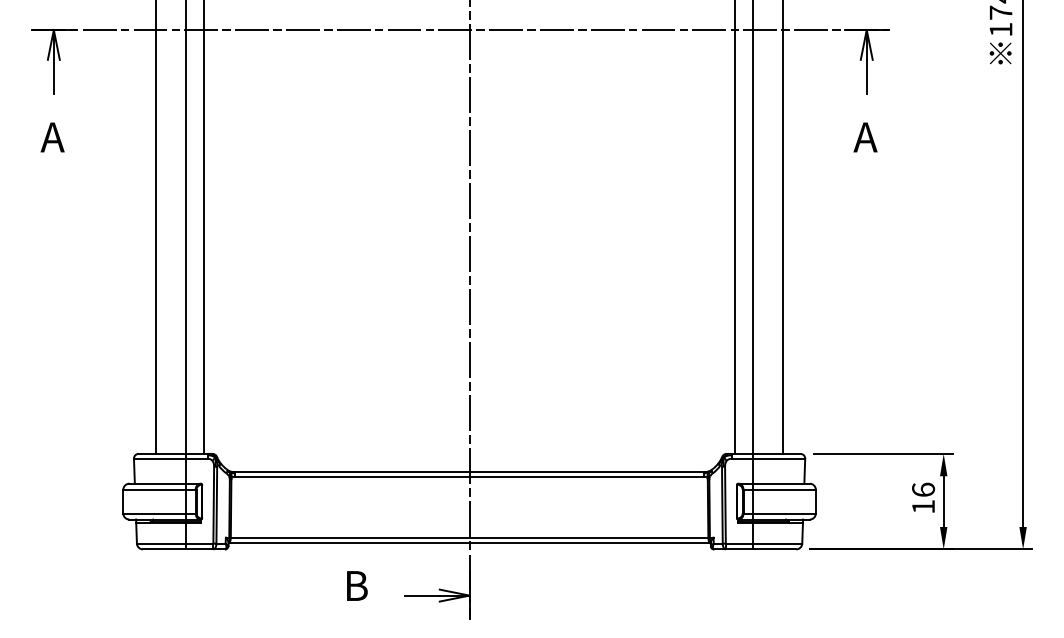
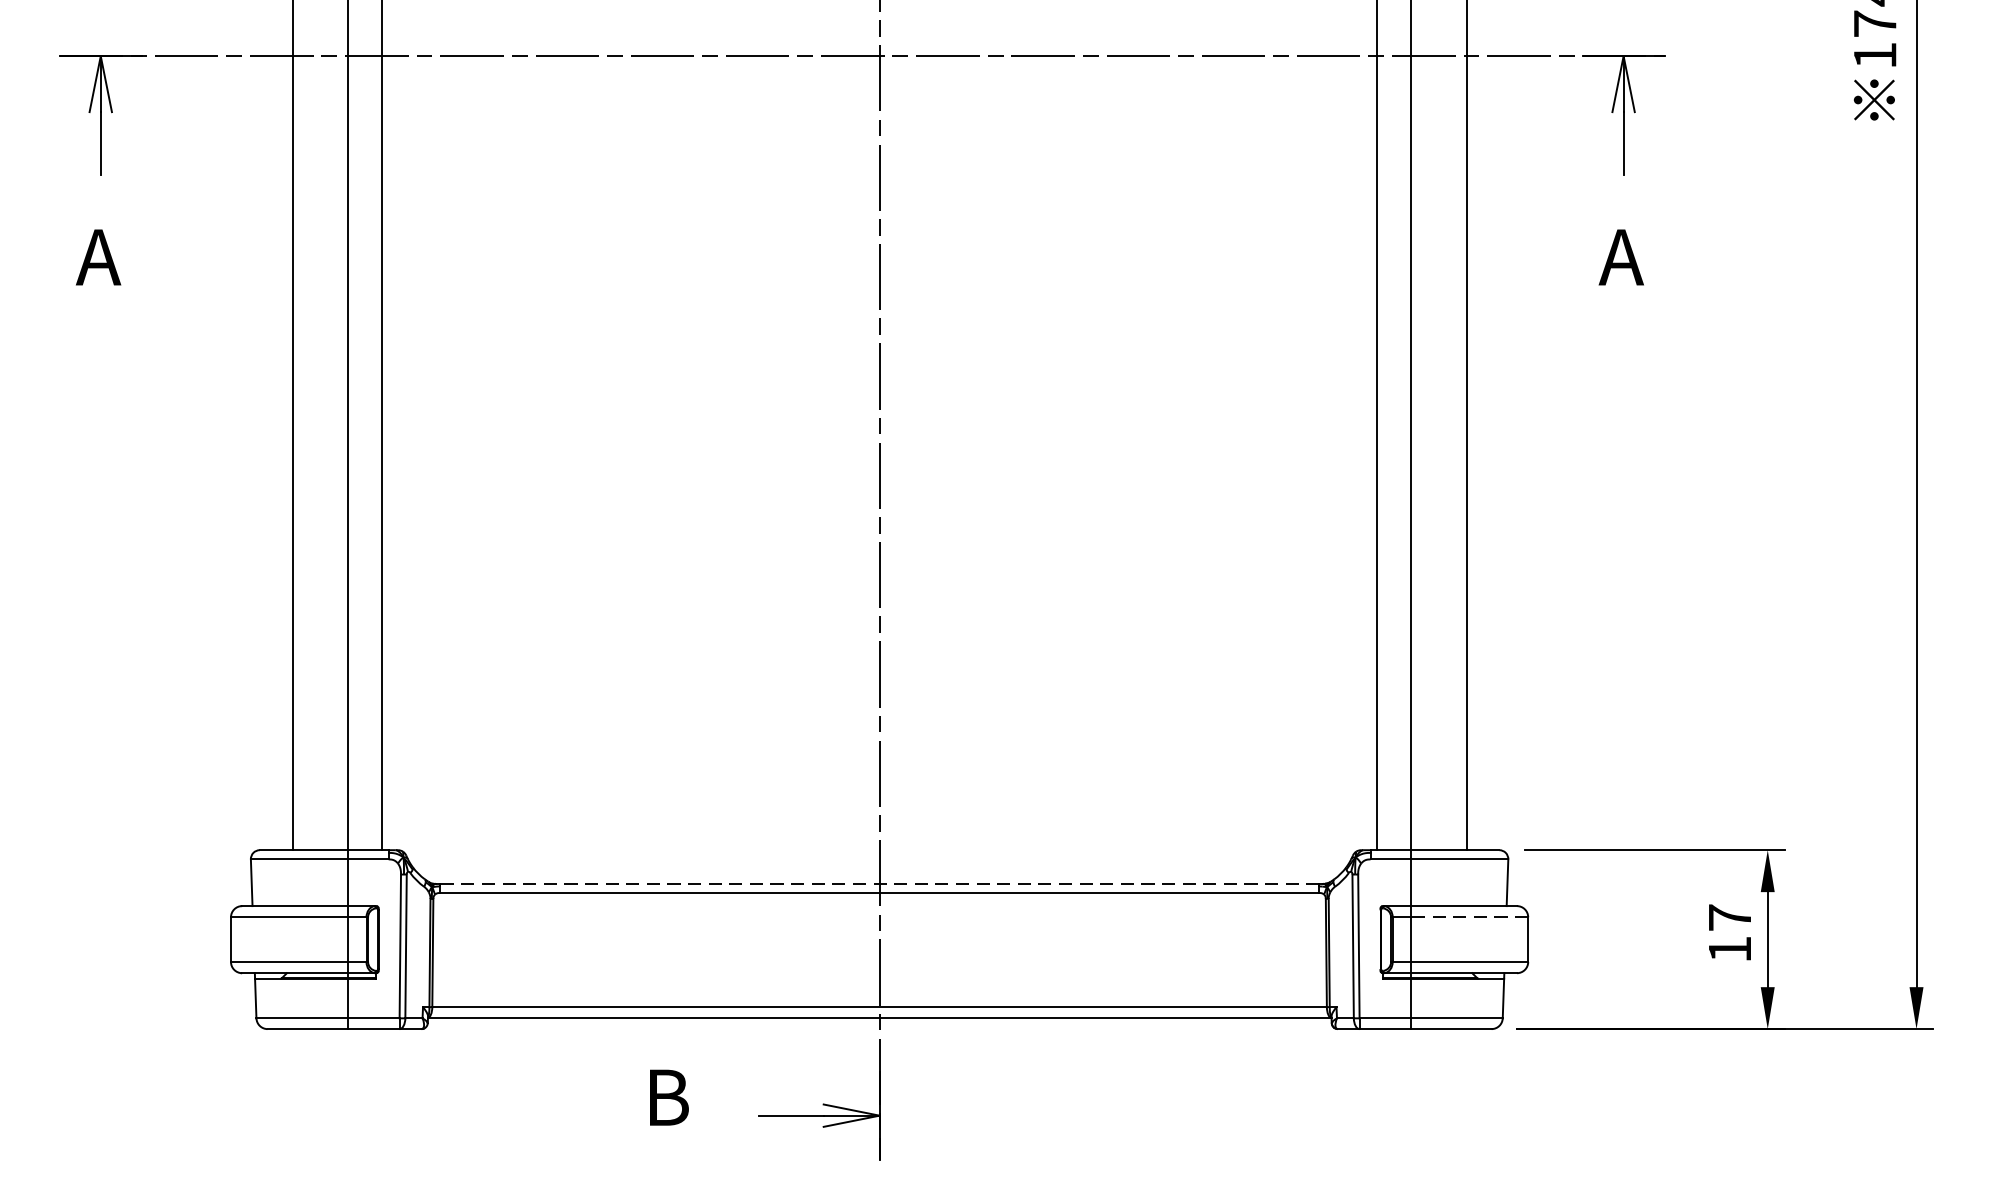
line: (469, 471) -> (879, 883), solid -> dashed
line: (783, 489) -> (1467, 916), solid -> dashed
text: (923, 489) -> (1729, 916), 16 -> 17

